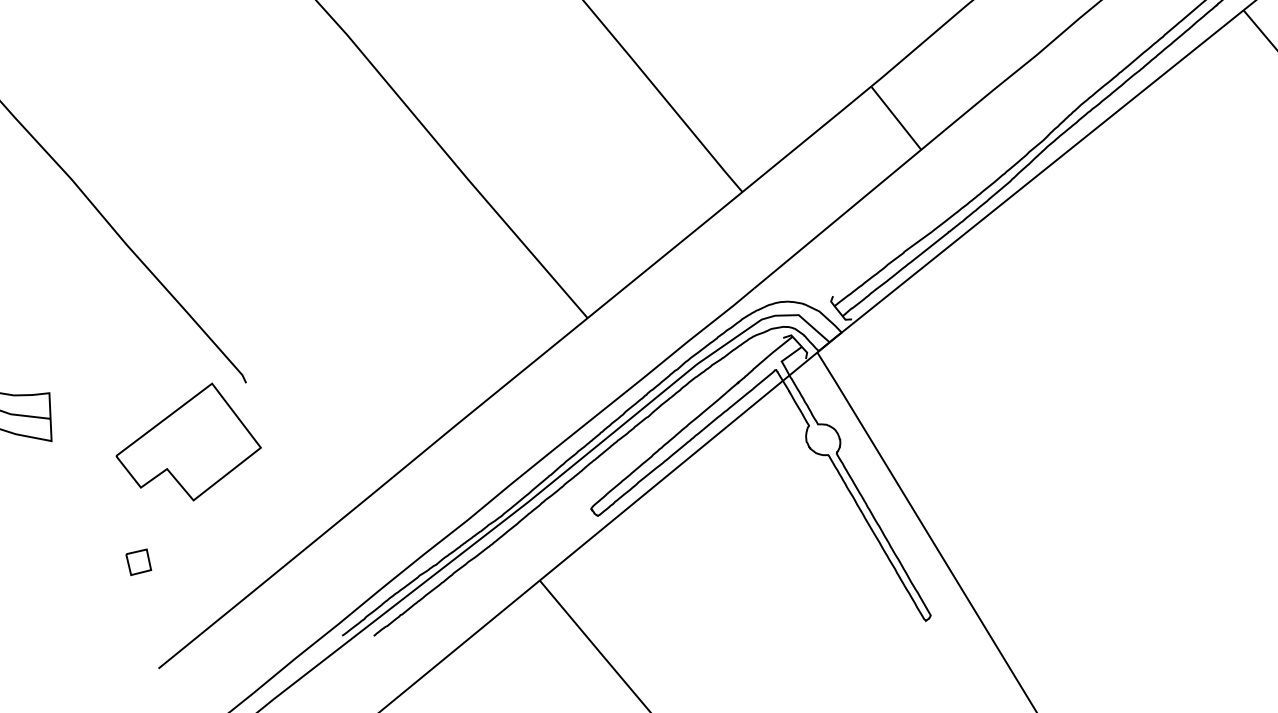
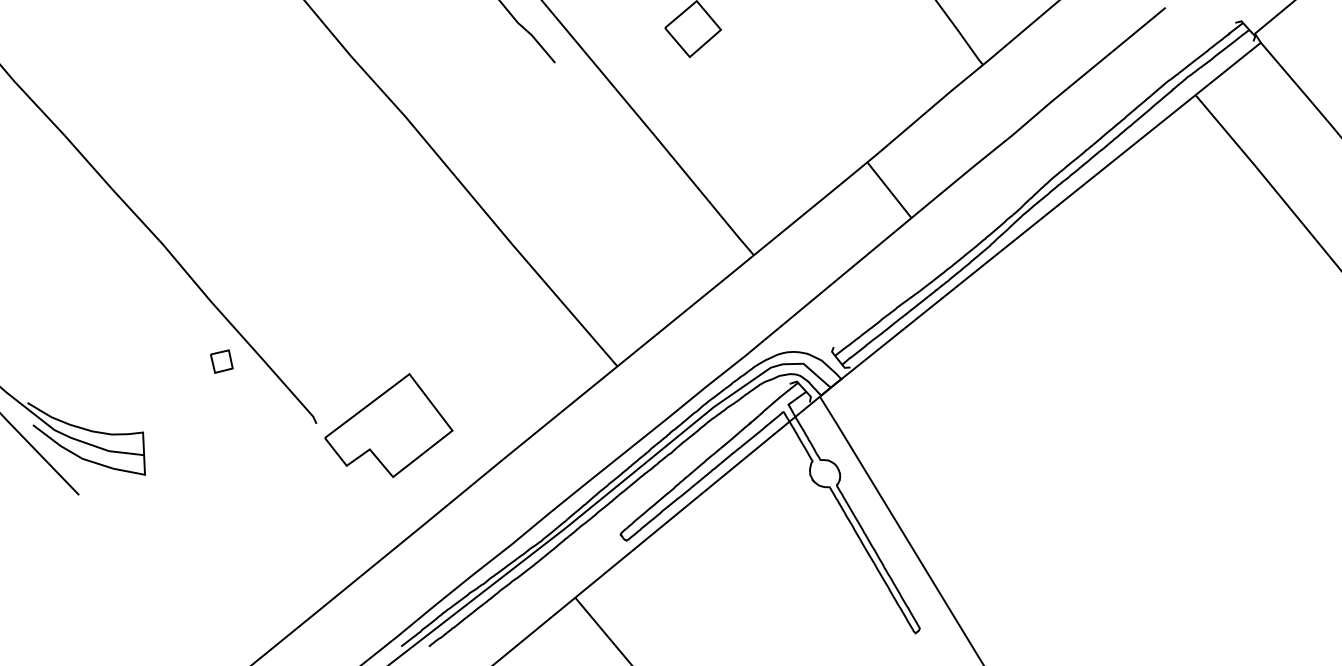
part: (188, 441) -> (388, 425), moved
part: (138, 562) -> (221, 361), moved

